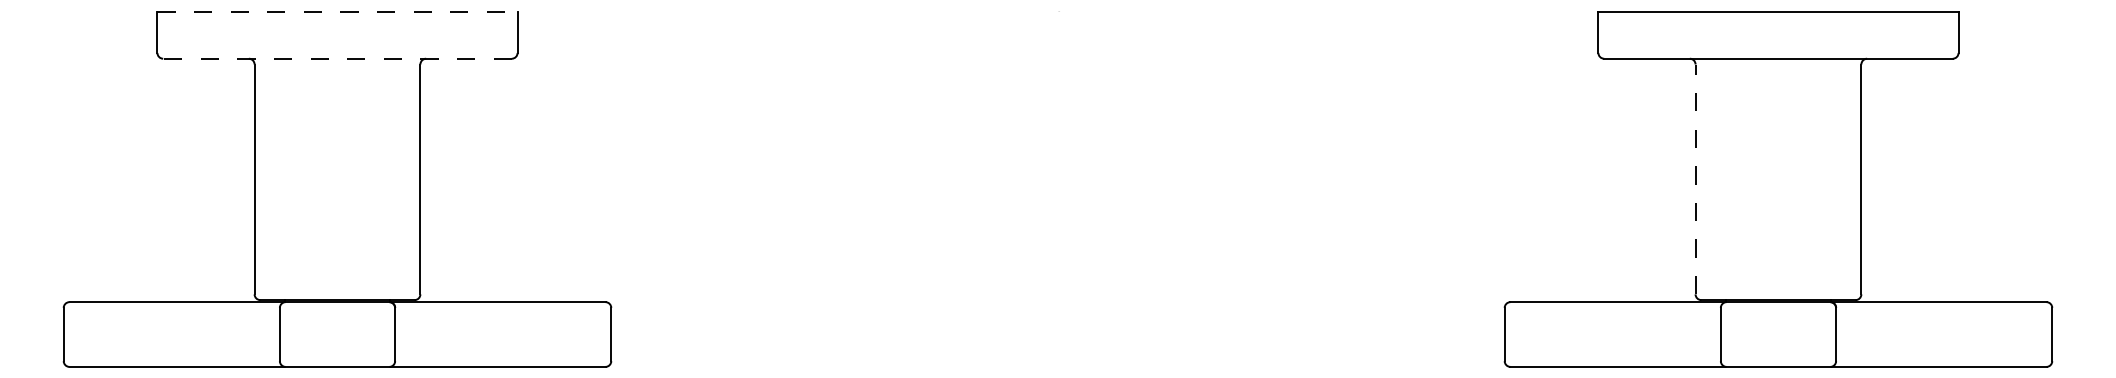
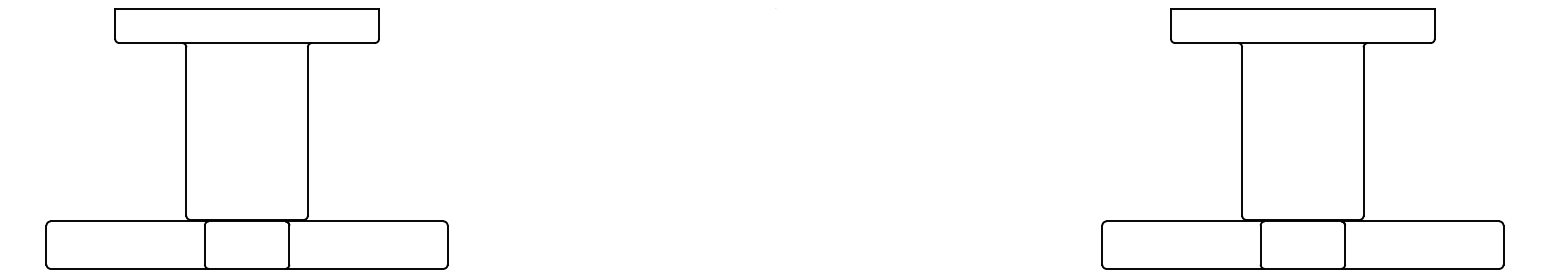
line: (338, 11) -> (247, 8), dashed -> solid
line: (338, 59) -> (247, 43), dashed -> solid
line: (1696, 178) -> (1242, 130), dashed -> solid

